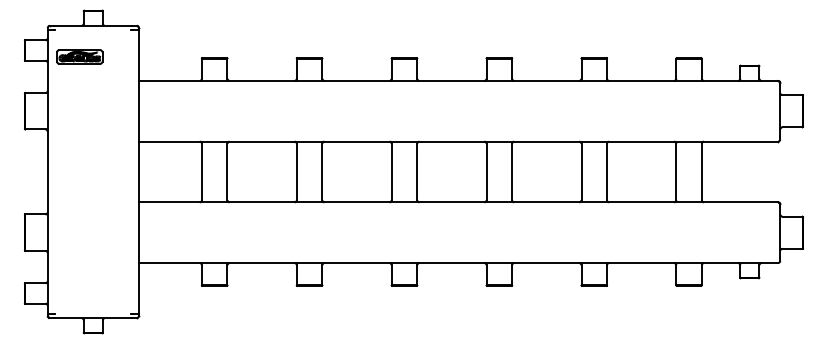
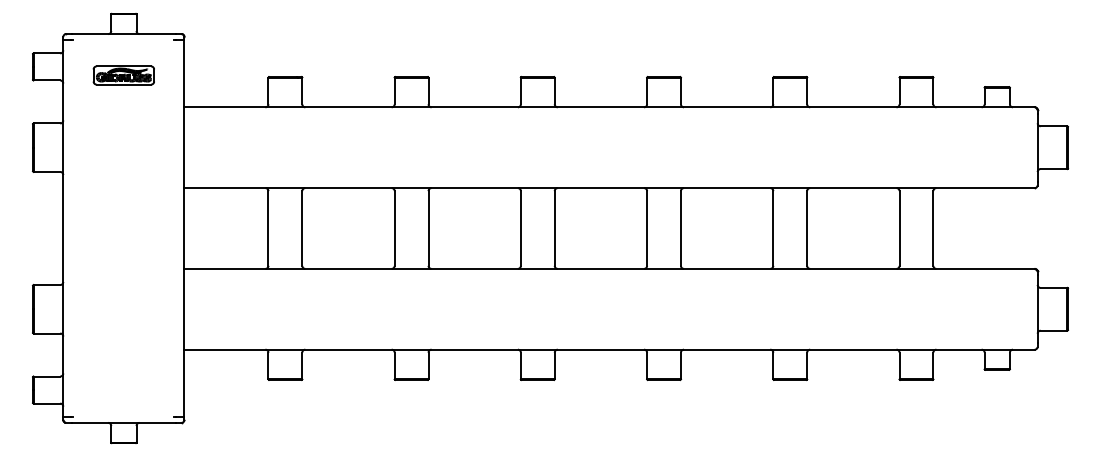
part: (79, 56) -> (123, 75), moved

